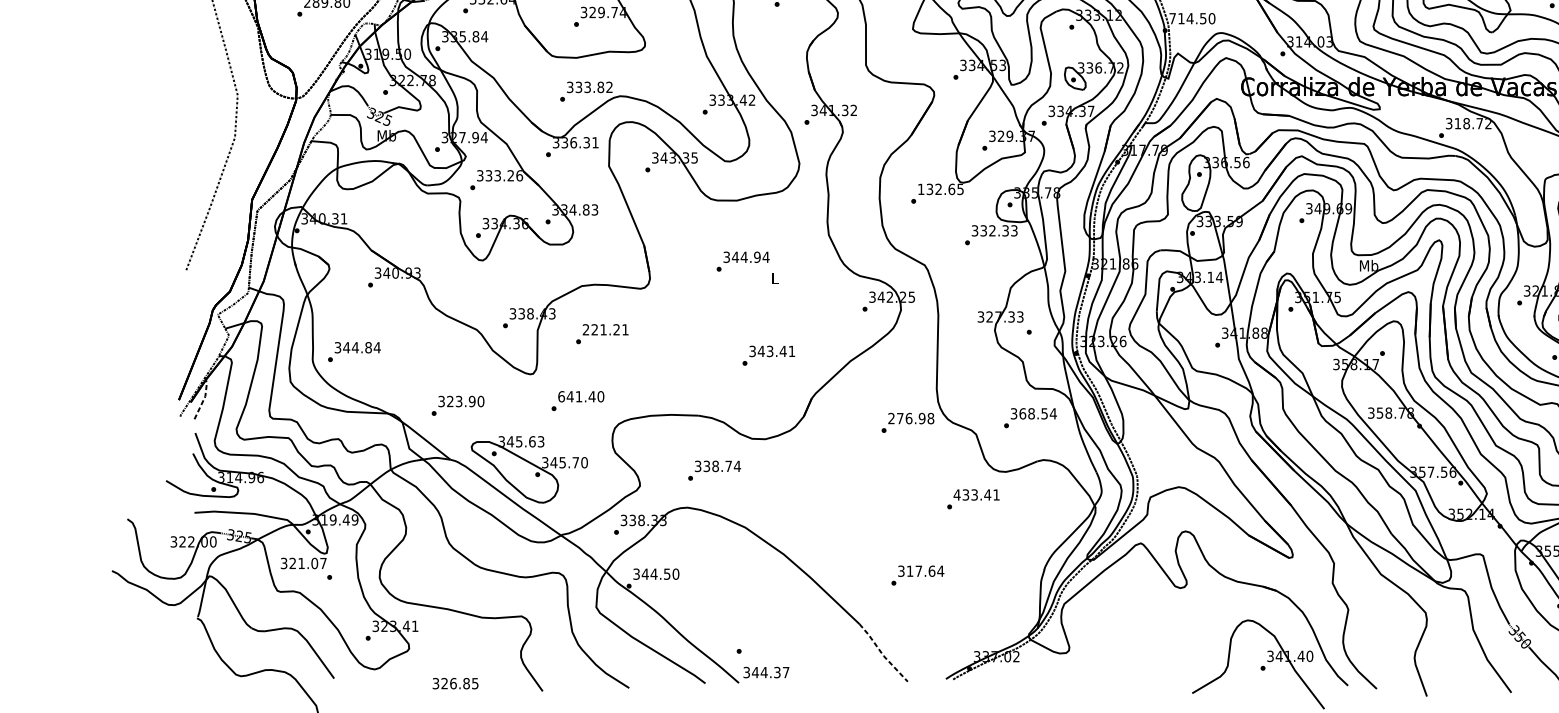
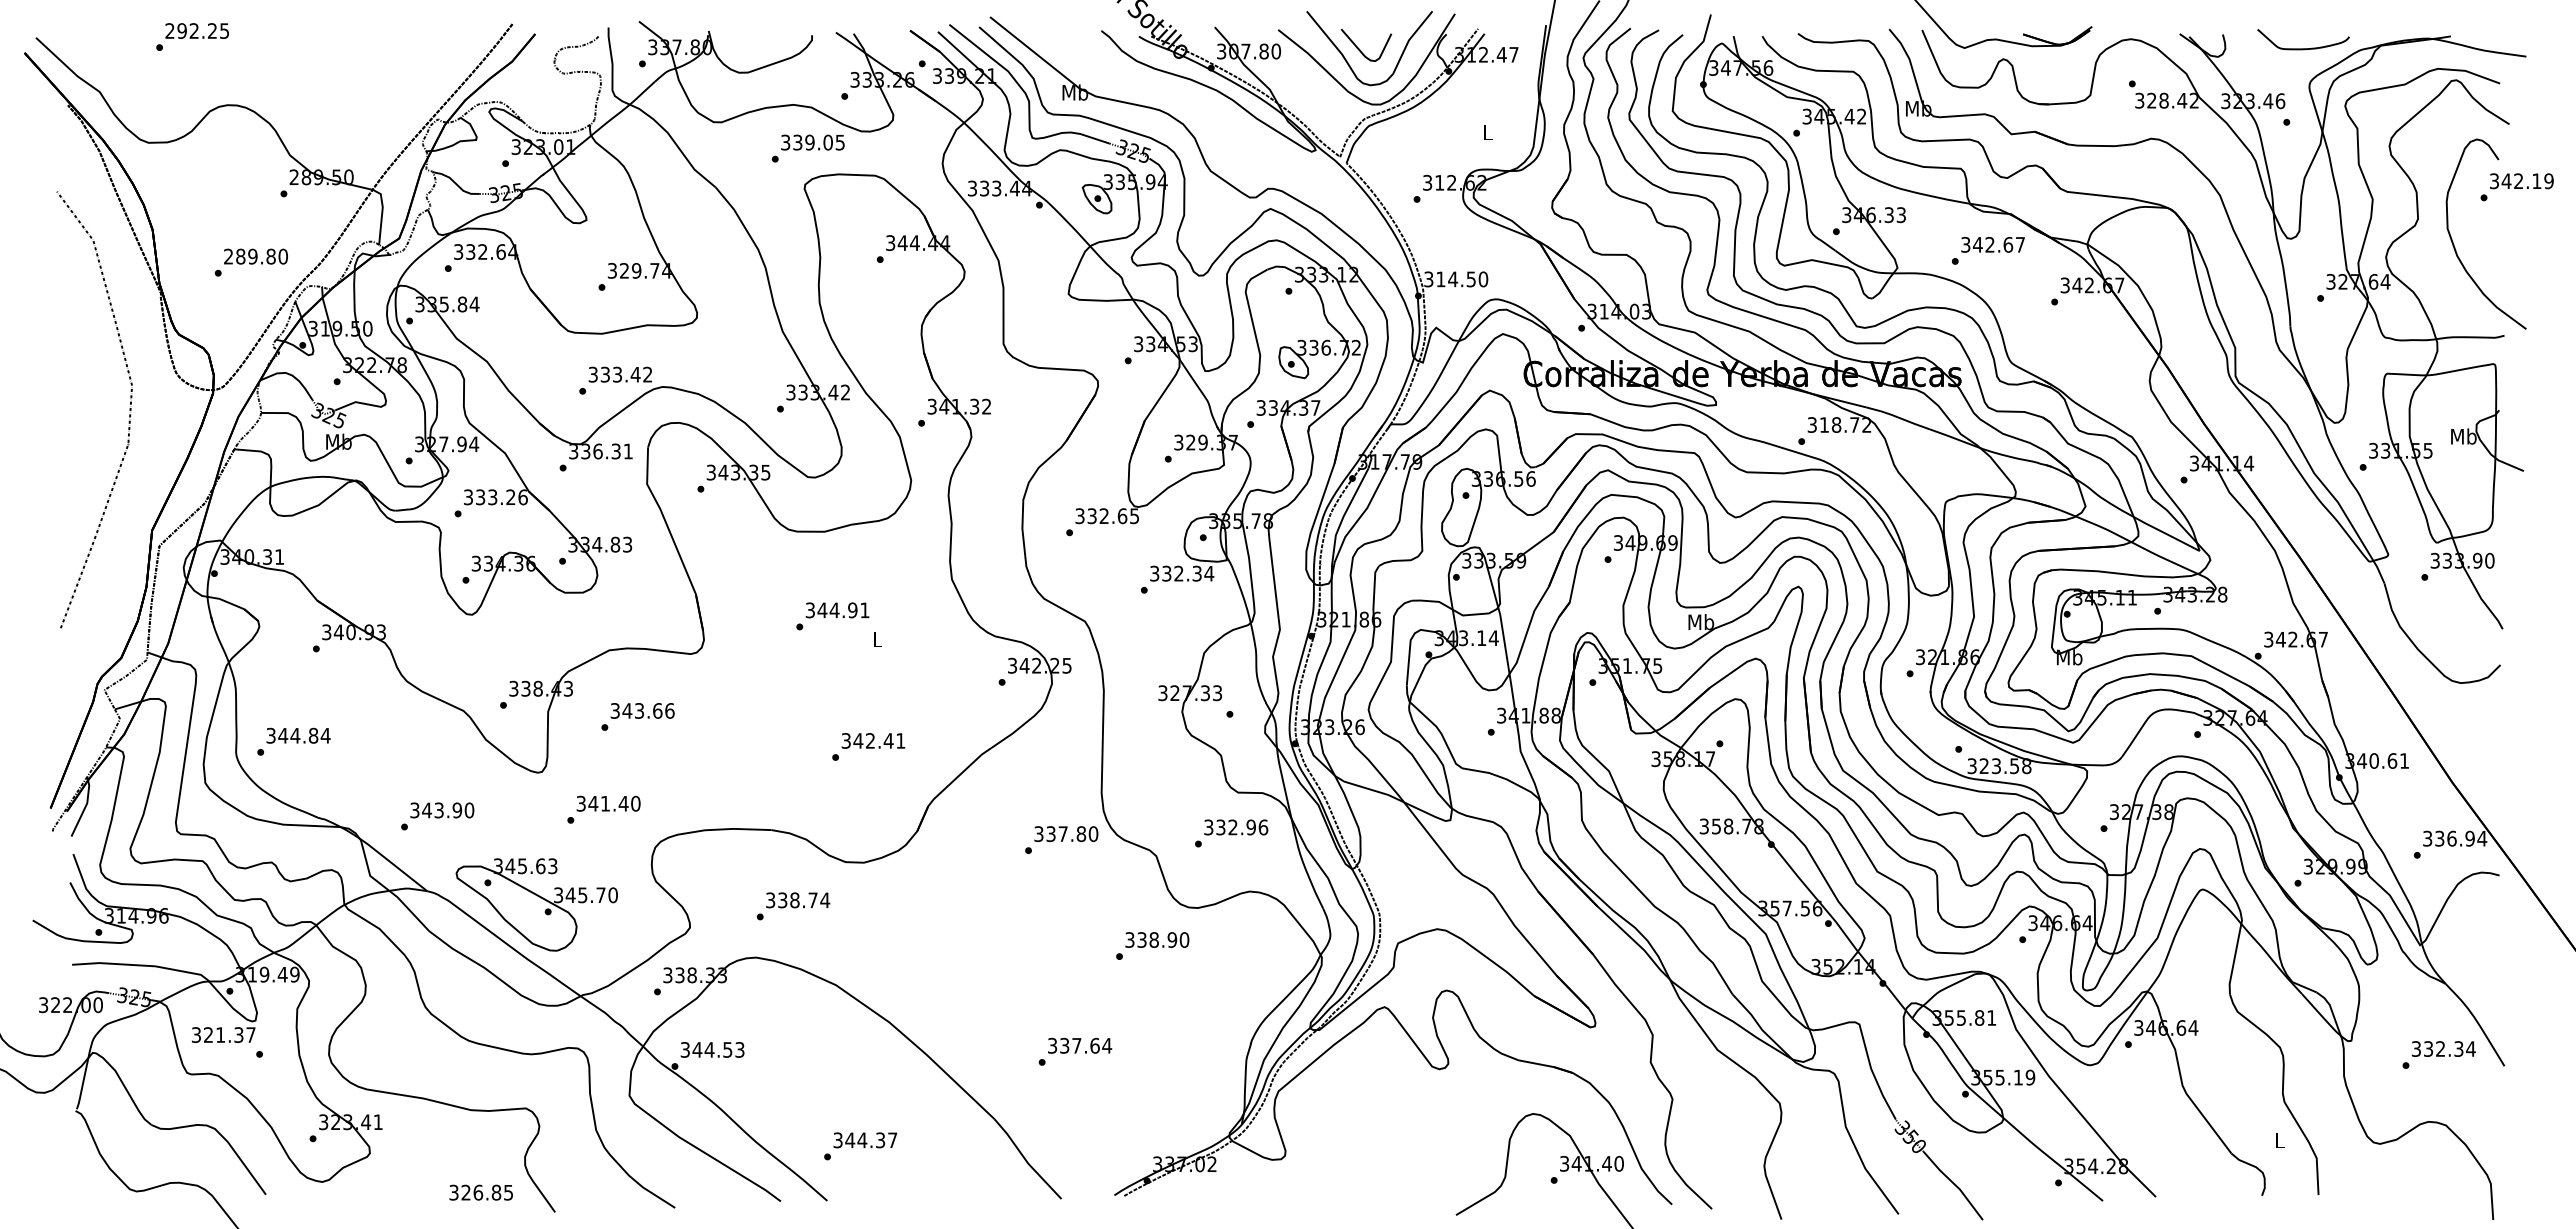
text: (1172, 18) -> (1428, 279), 714.50 -> 314.50
text: (600, 87) -> (635, 374), 333.82 -> 333.42
text: (920, 189) -> (1079, 516), 132.65 -> 332.65
text: (1014, 230) -> (1209, 573), 332.33 -> 332.34
text: (765, 257) -> (864, 610), 344.94 -> 344.91
text: (605, 329) -> (642, 710), 221.21 -> 343.66
text: (770, 351) -> (870, 740), 343.41 -> 342.41
text: (561, 396) -> (581, 803), 641.40 -> 341.40
line: (204, 398) -> (85, 806), dashed -> solid
text: (450, 401) -> (427, 810), 323.90 -> 343.90
text: (1038, 413) -> (1242, 827), 368.54 -> 332.96
text: (911, 418) -> (1066, 834), 276.98 -> 337.80
text: (976, 494) -> (1156, 939), 433.41 -> 338.90
text: (314, 563) -> (238, 1034), 321.07 -> 321.37
text: (909, 571) -> (1064, 1045), 317.64 -> 337.64
text: (675, 573) -> (739, 1049), 344.50 -> 344.53
line: (882, 653) -> (1026, 1160), dashed -> solid
text: (766, 672) -> (865, 1140), moved
text: (455, 683) -> (480, 1192), moved

